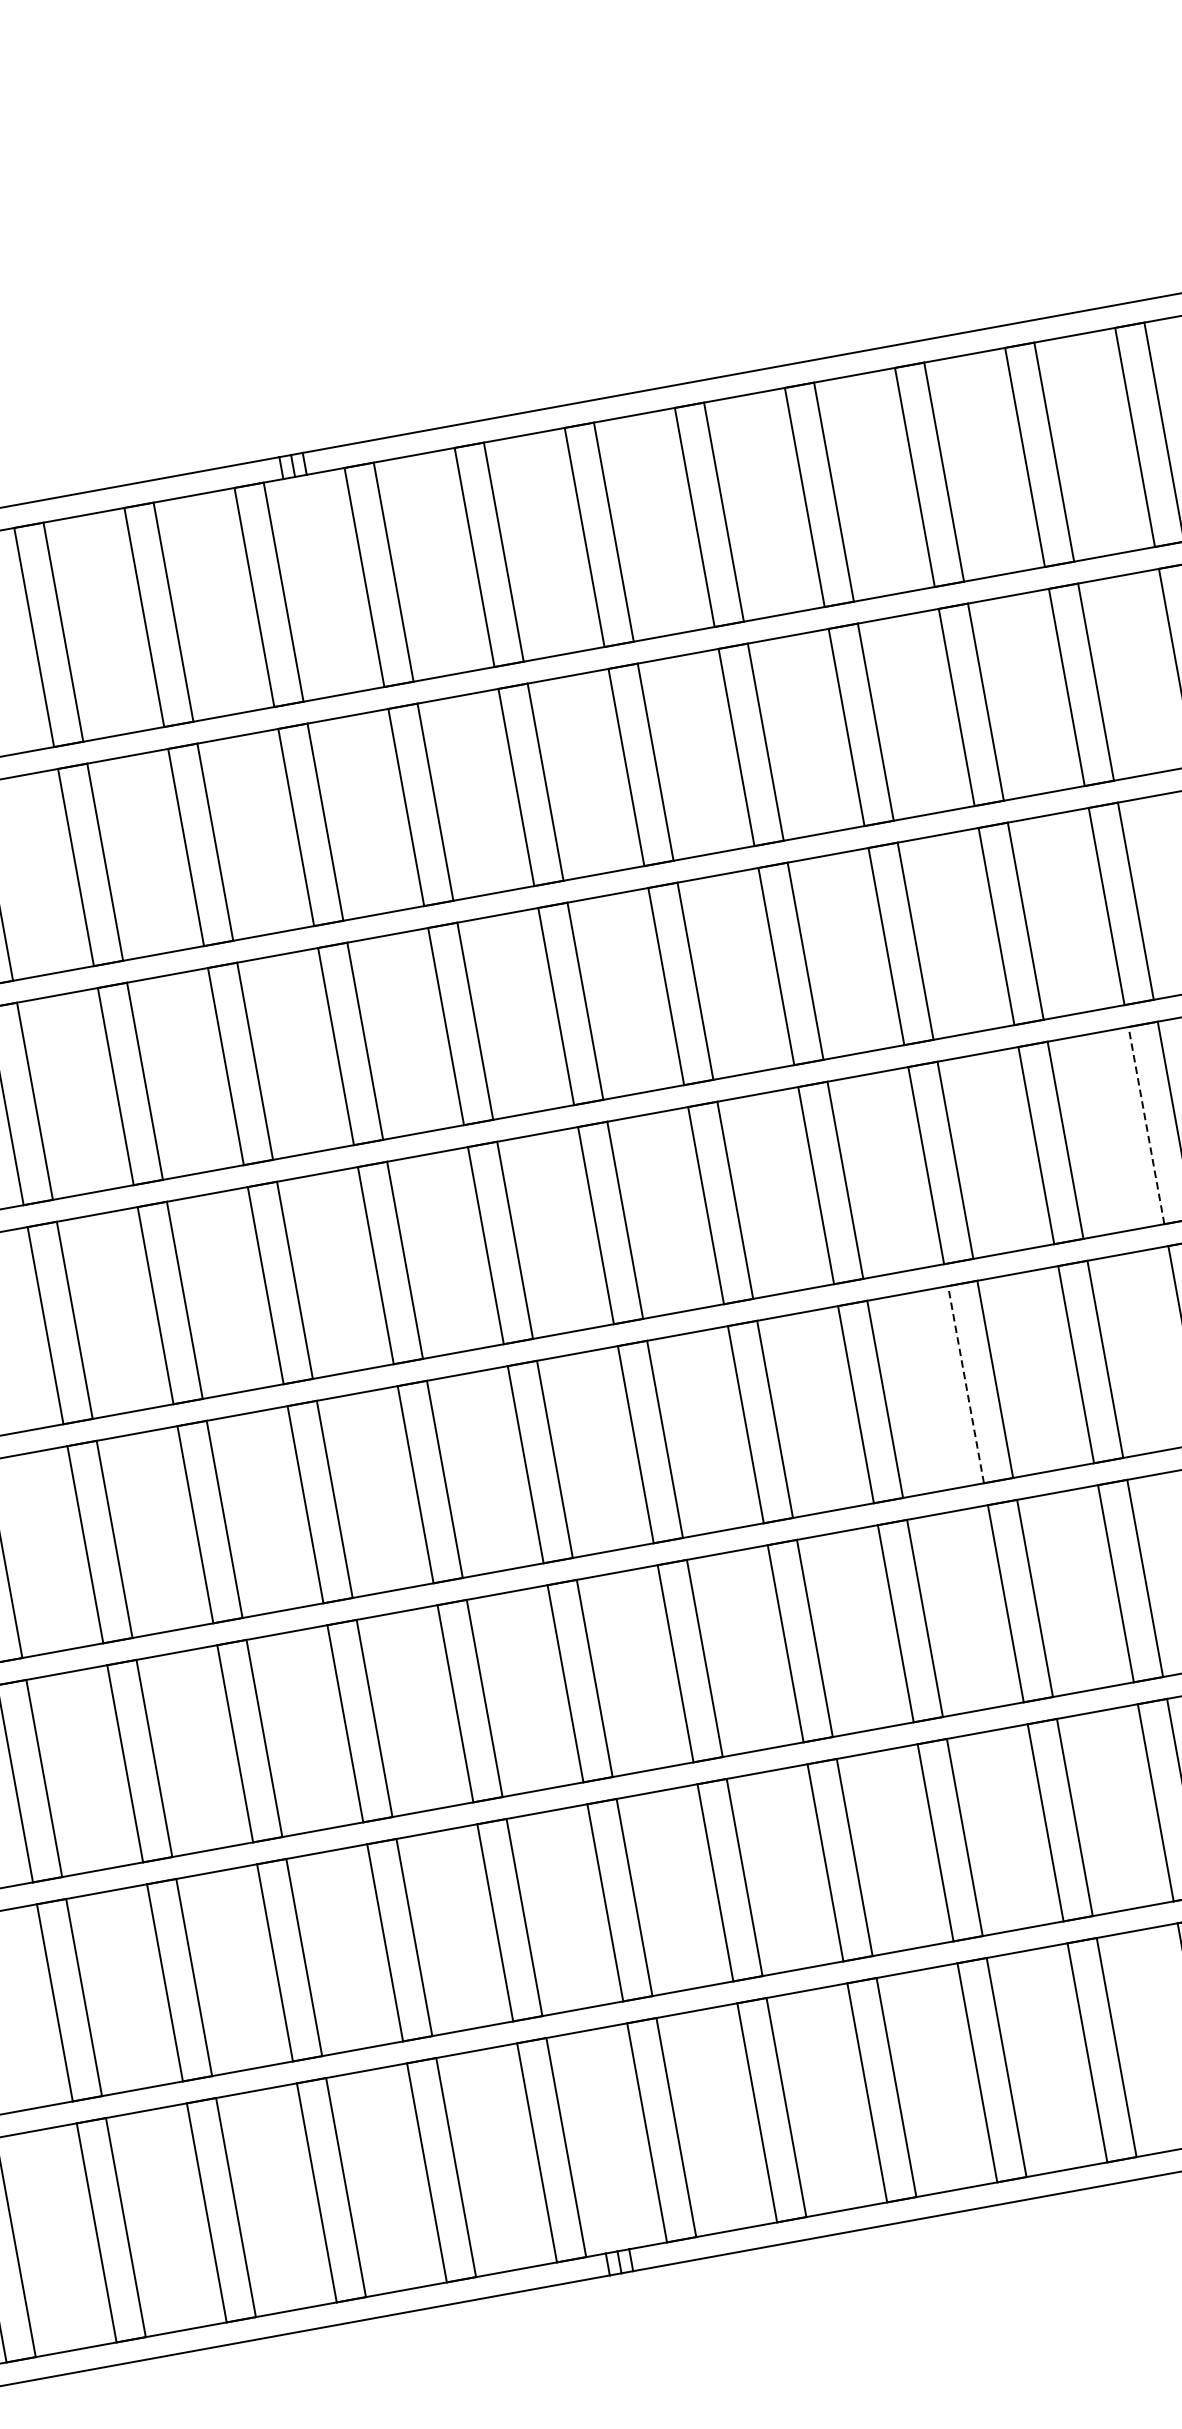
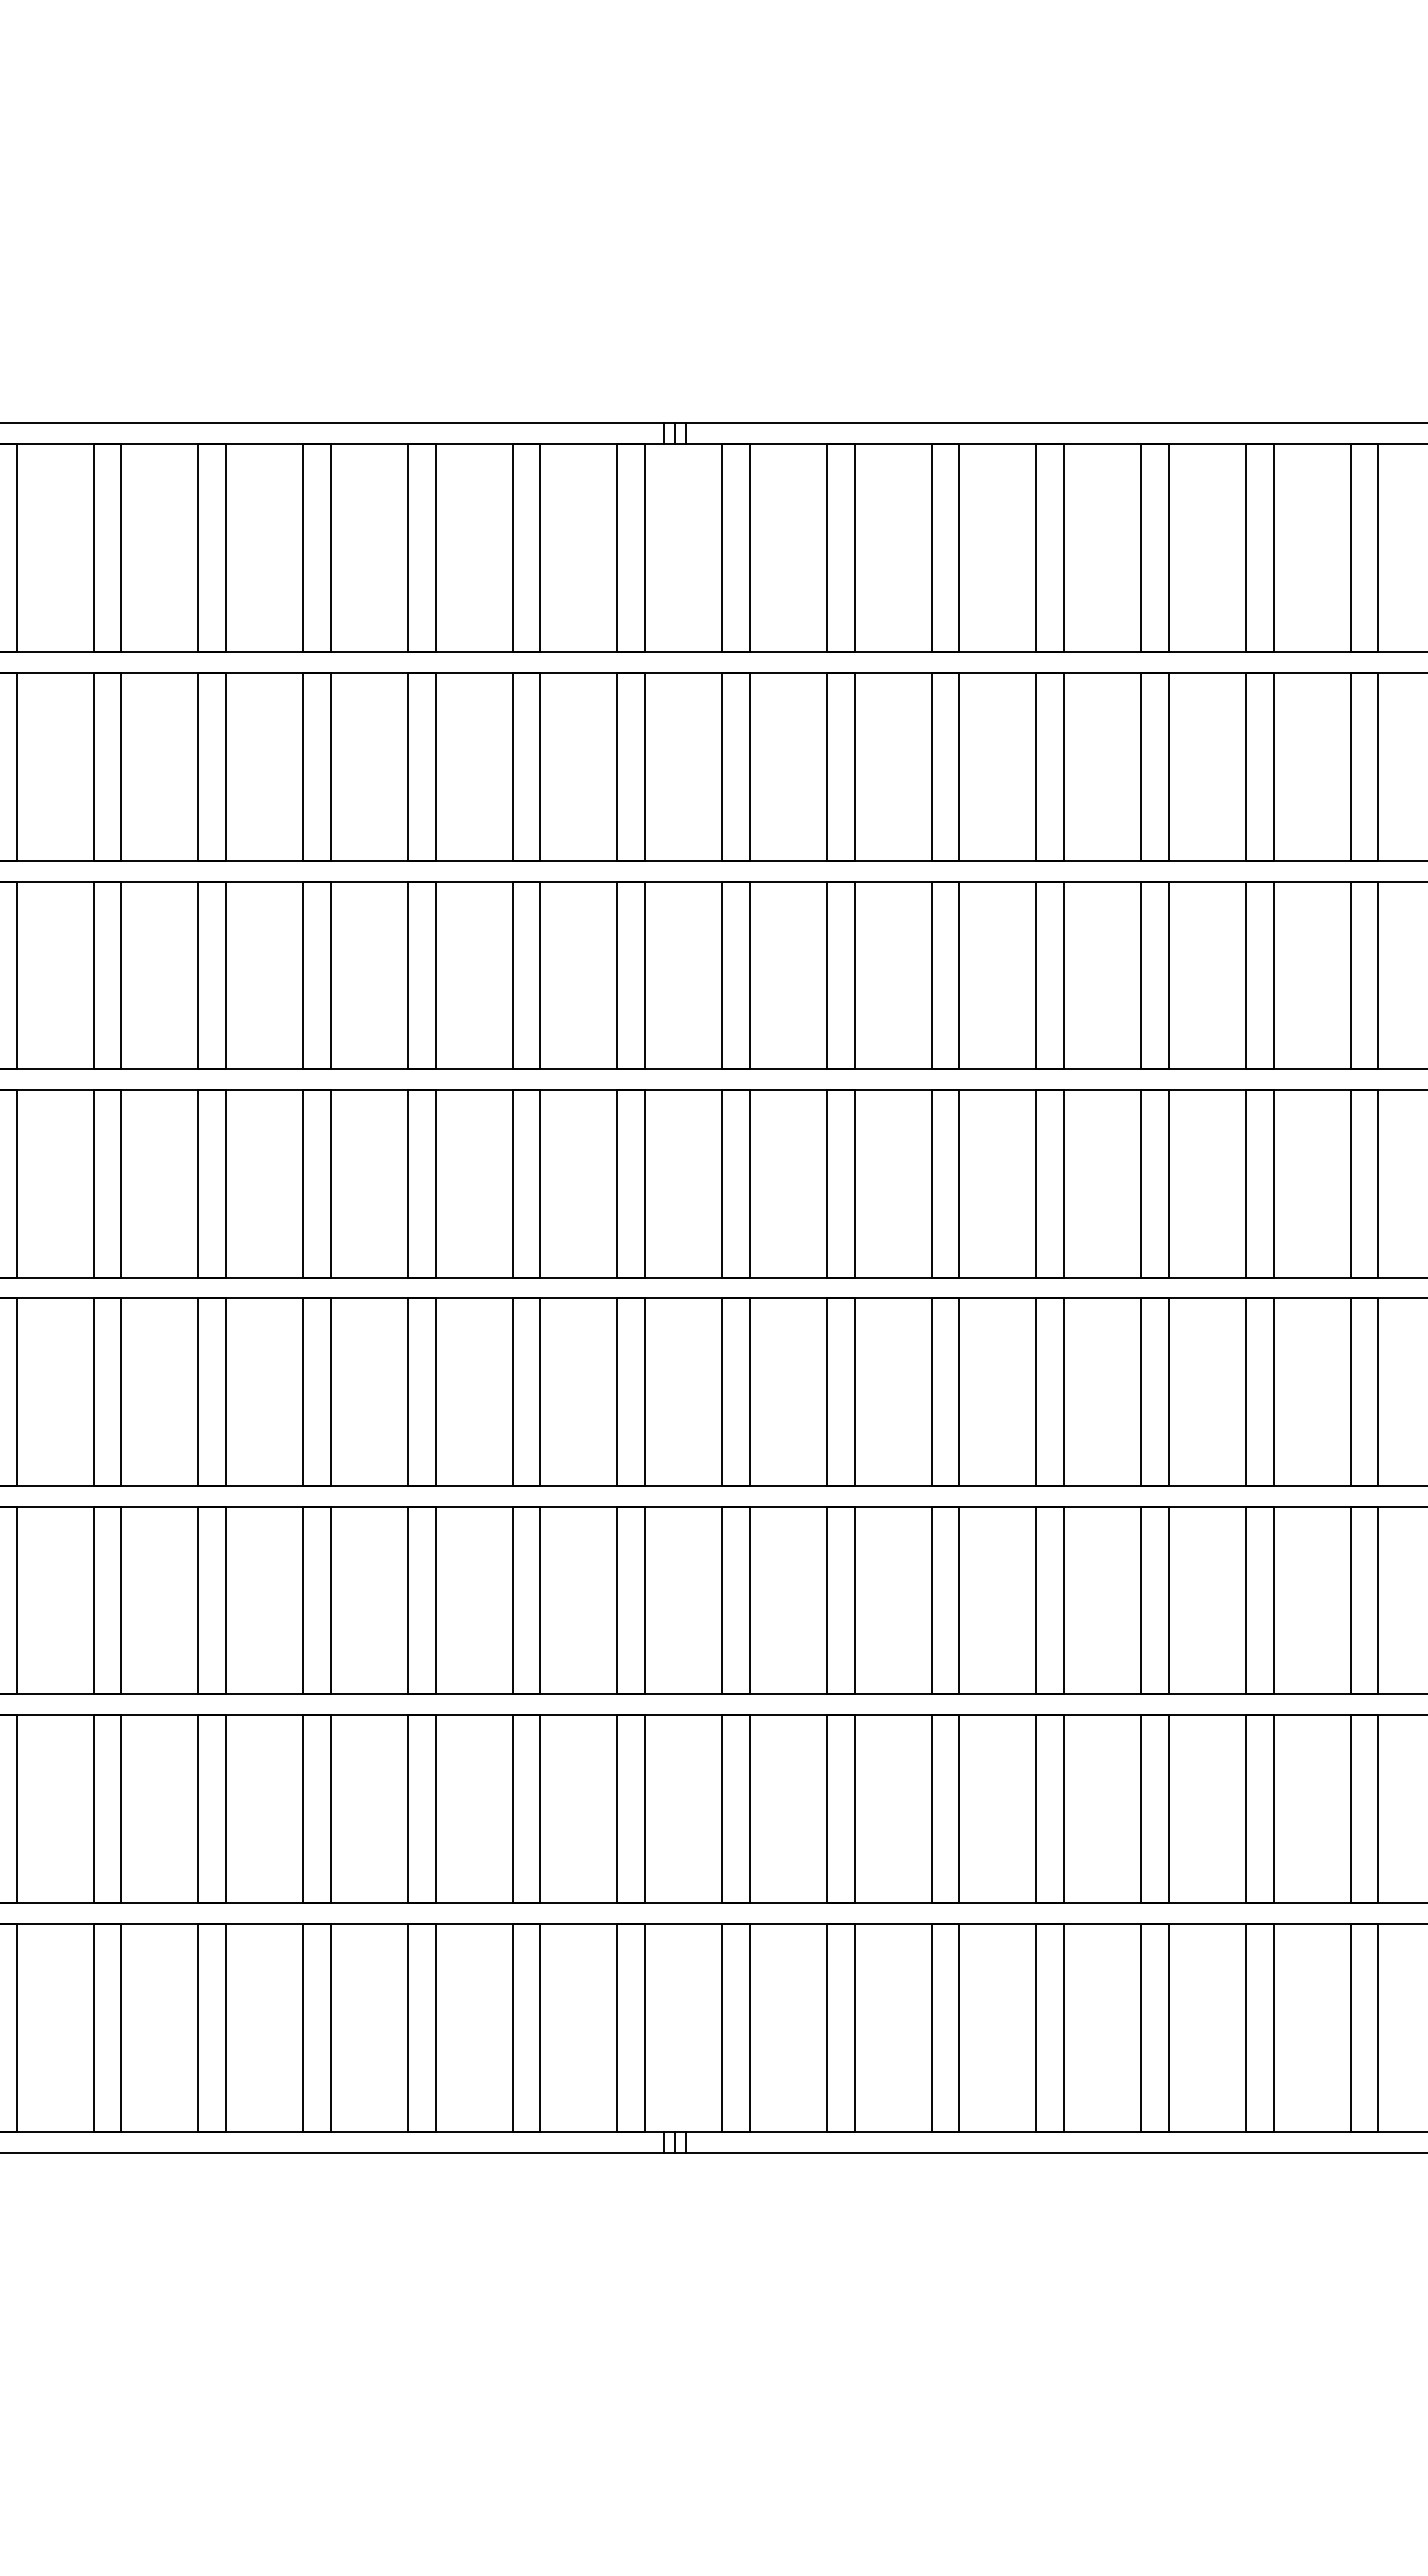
line: (1146, 1125) -> (1350, 1183), dashed -> solid
line: (966, 1384) -> (1141, 1392), dashed -> solid

